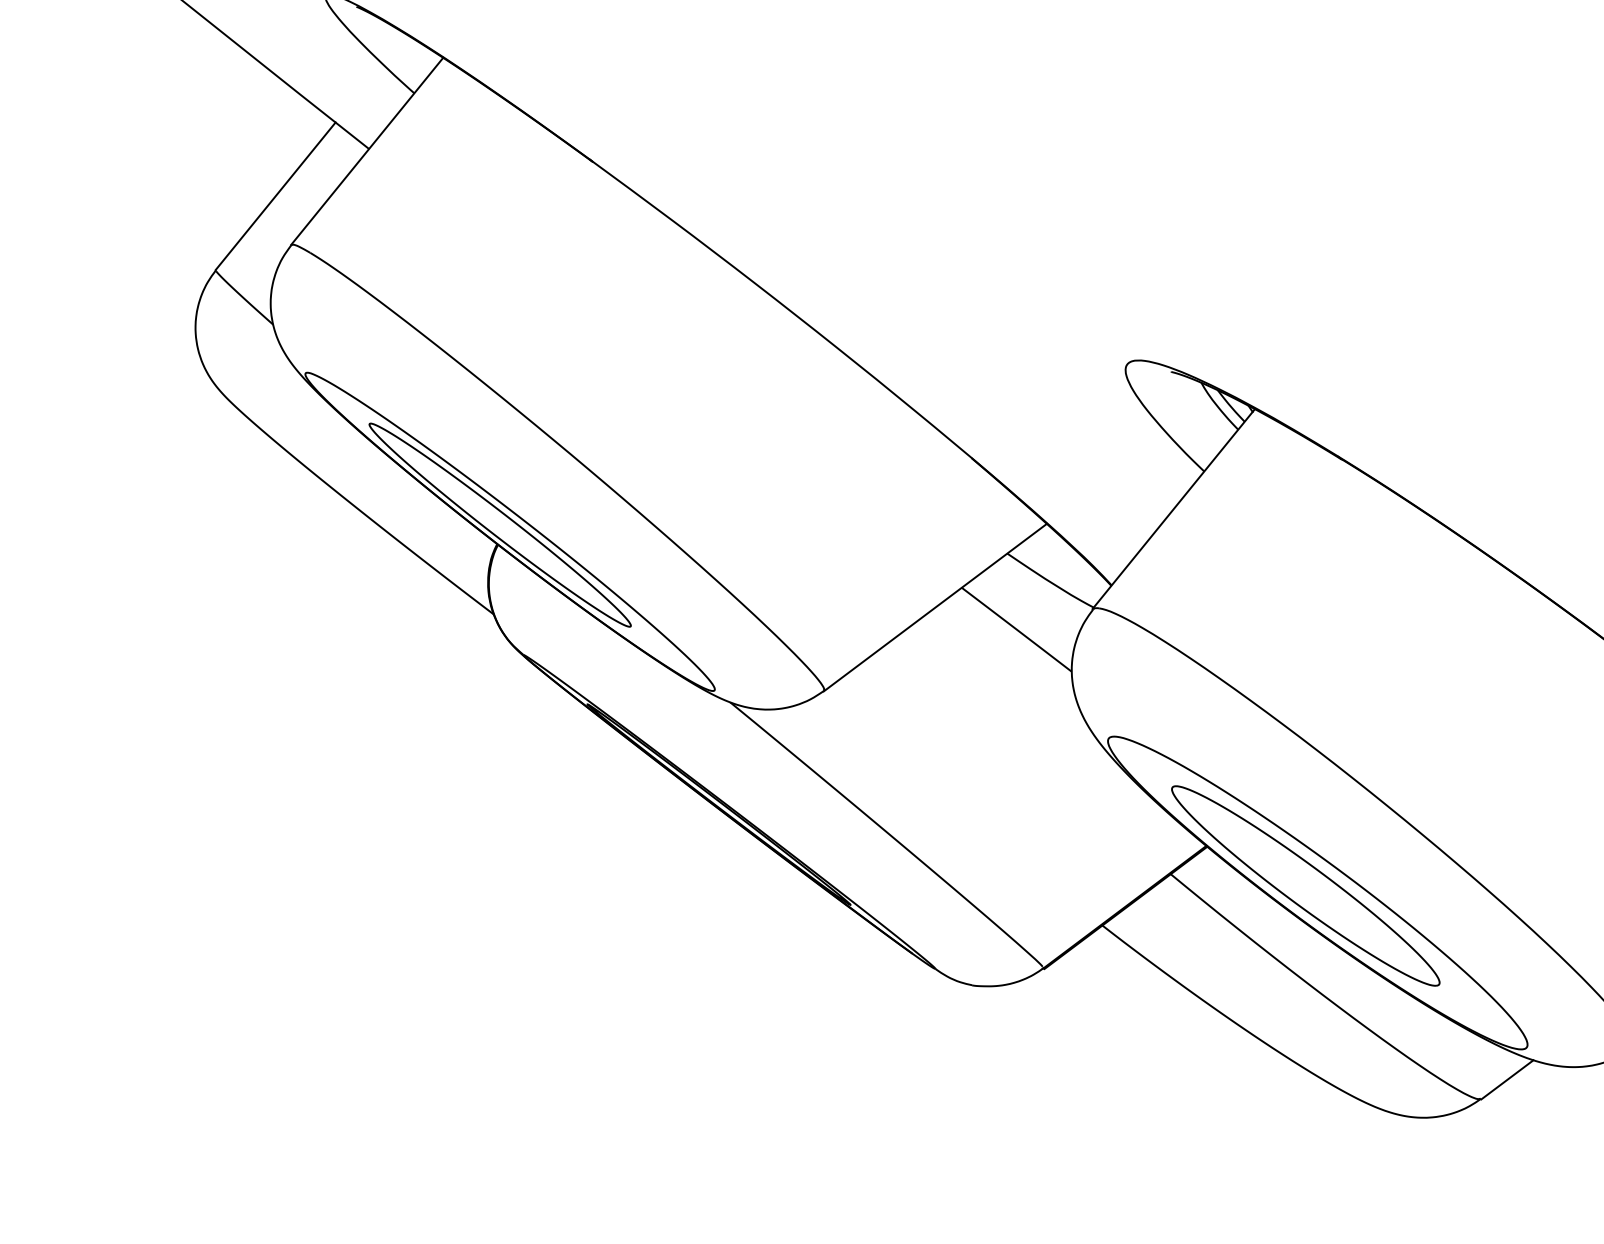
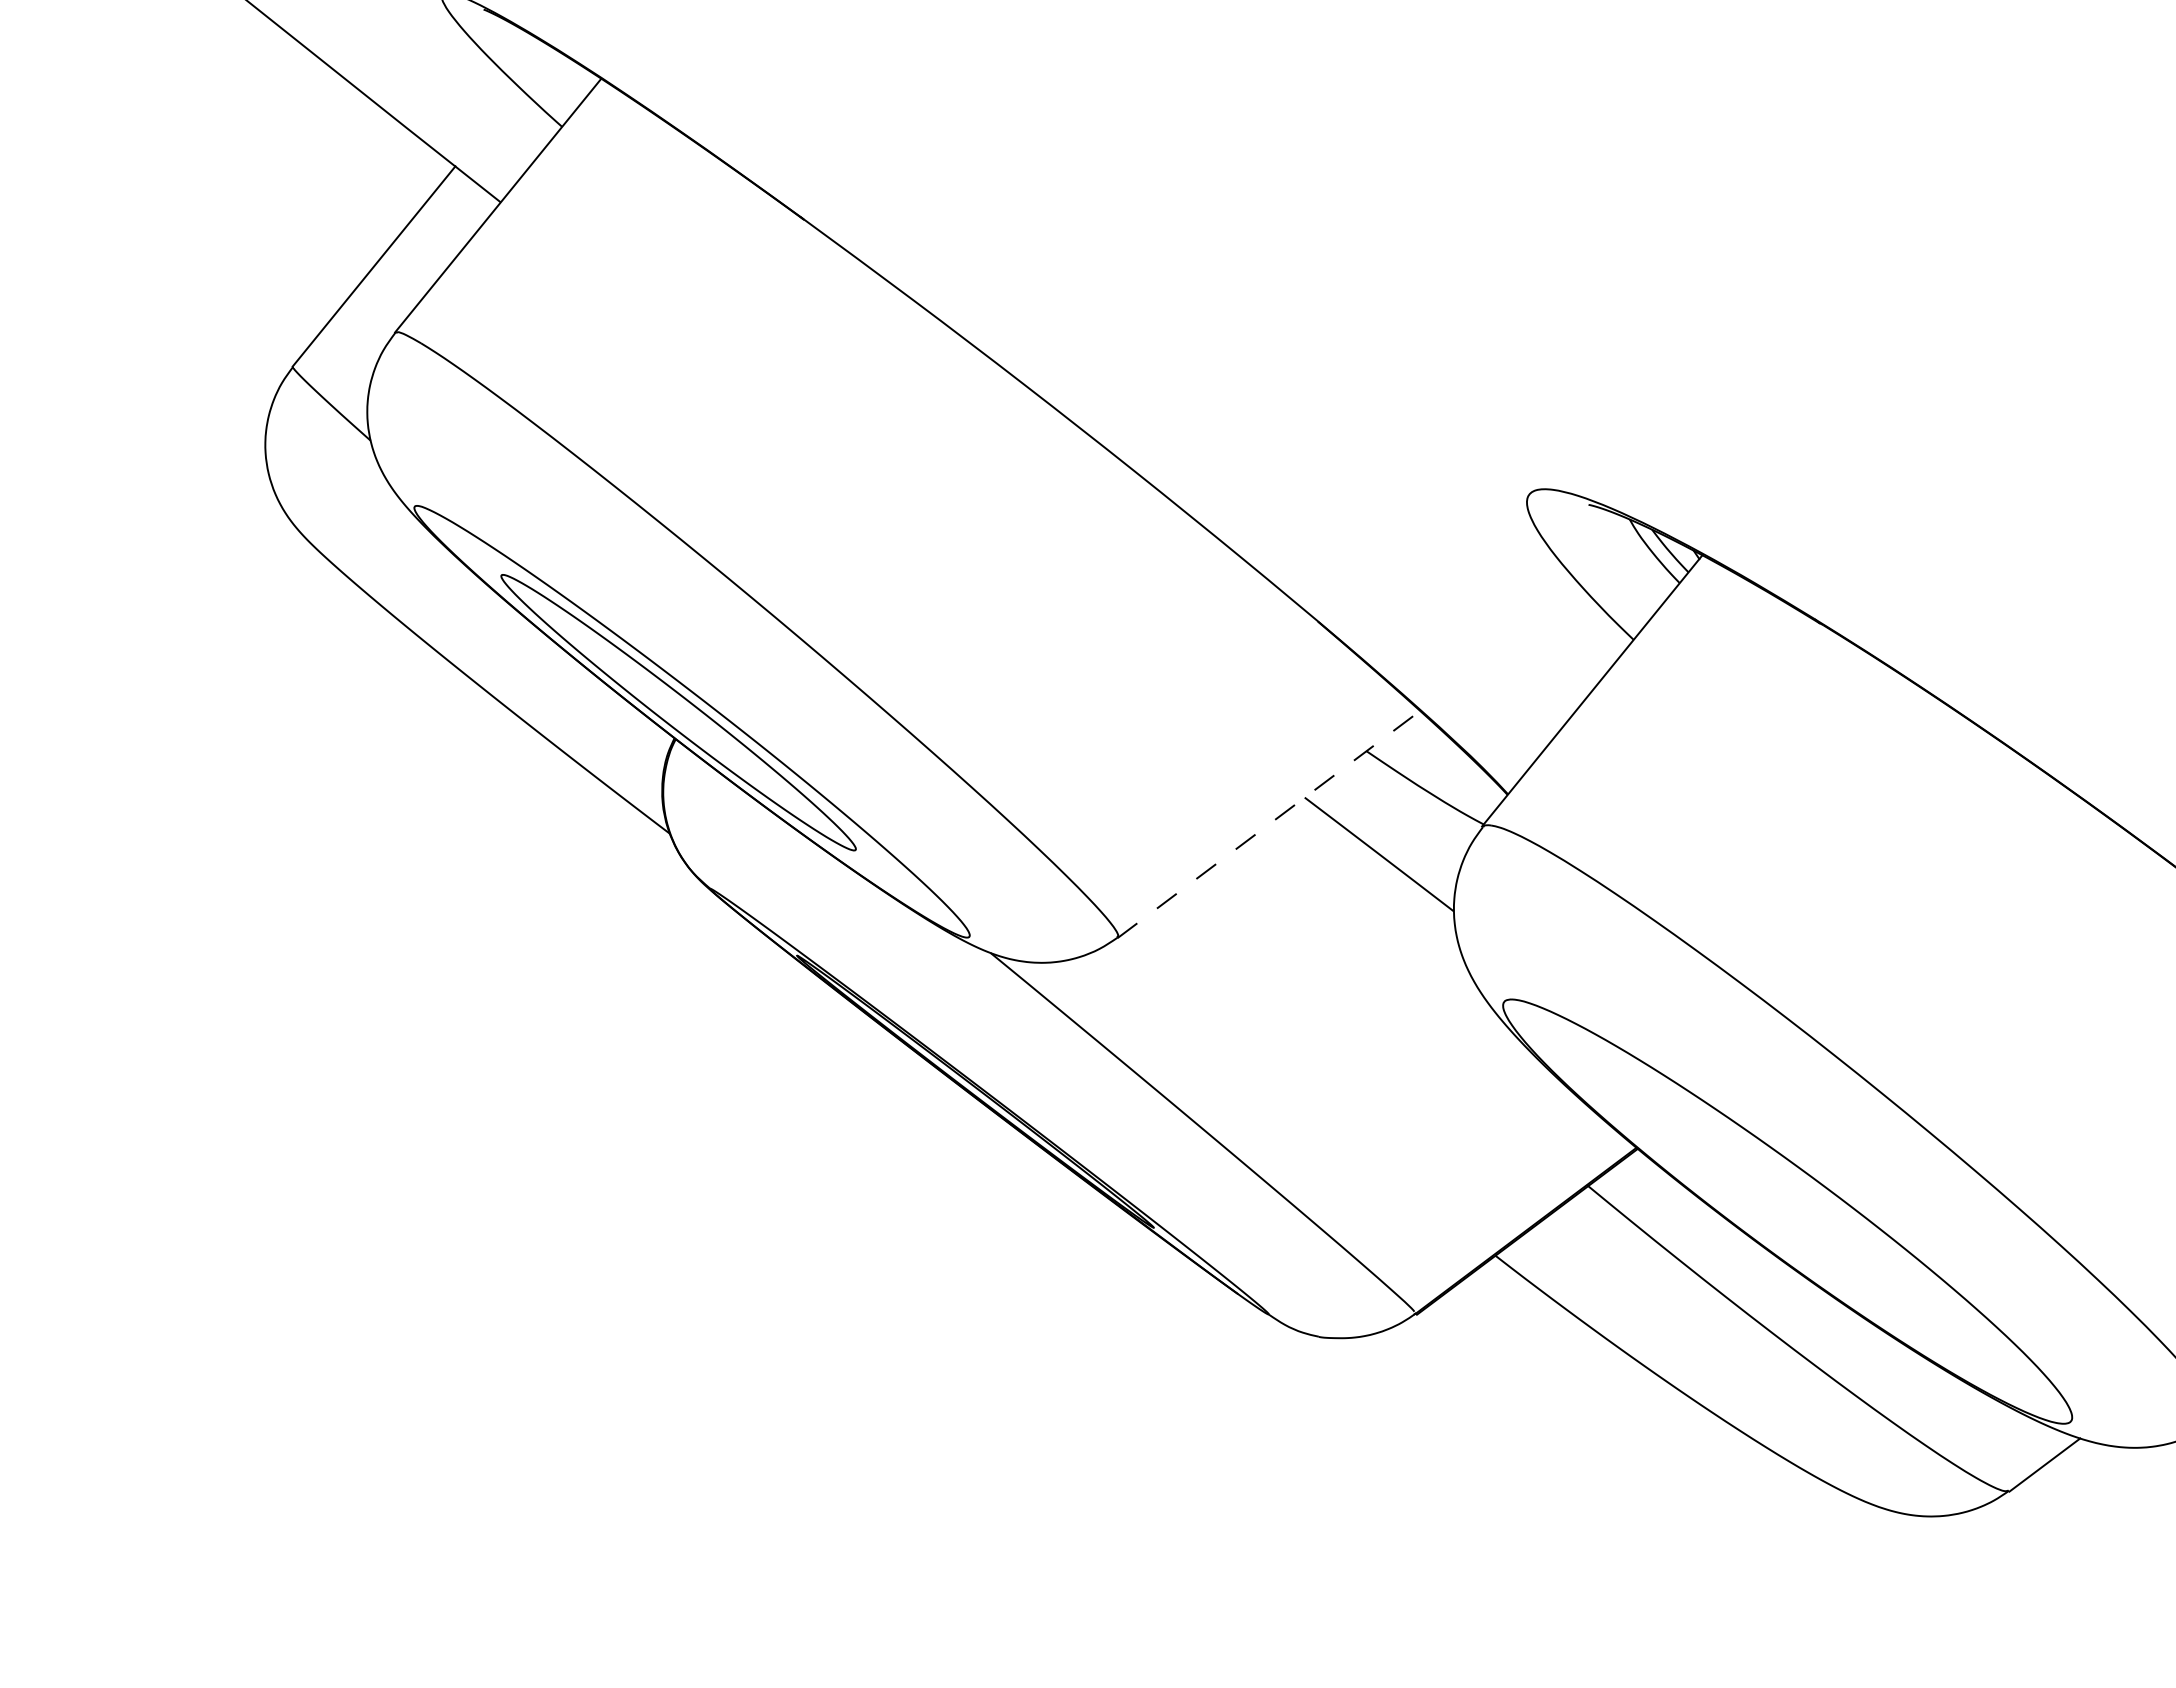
line: (935, 607) -> (1269, 824), solid -> dashed
part: (1305, 885) -> (1771, 1201), removed

